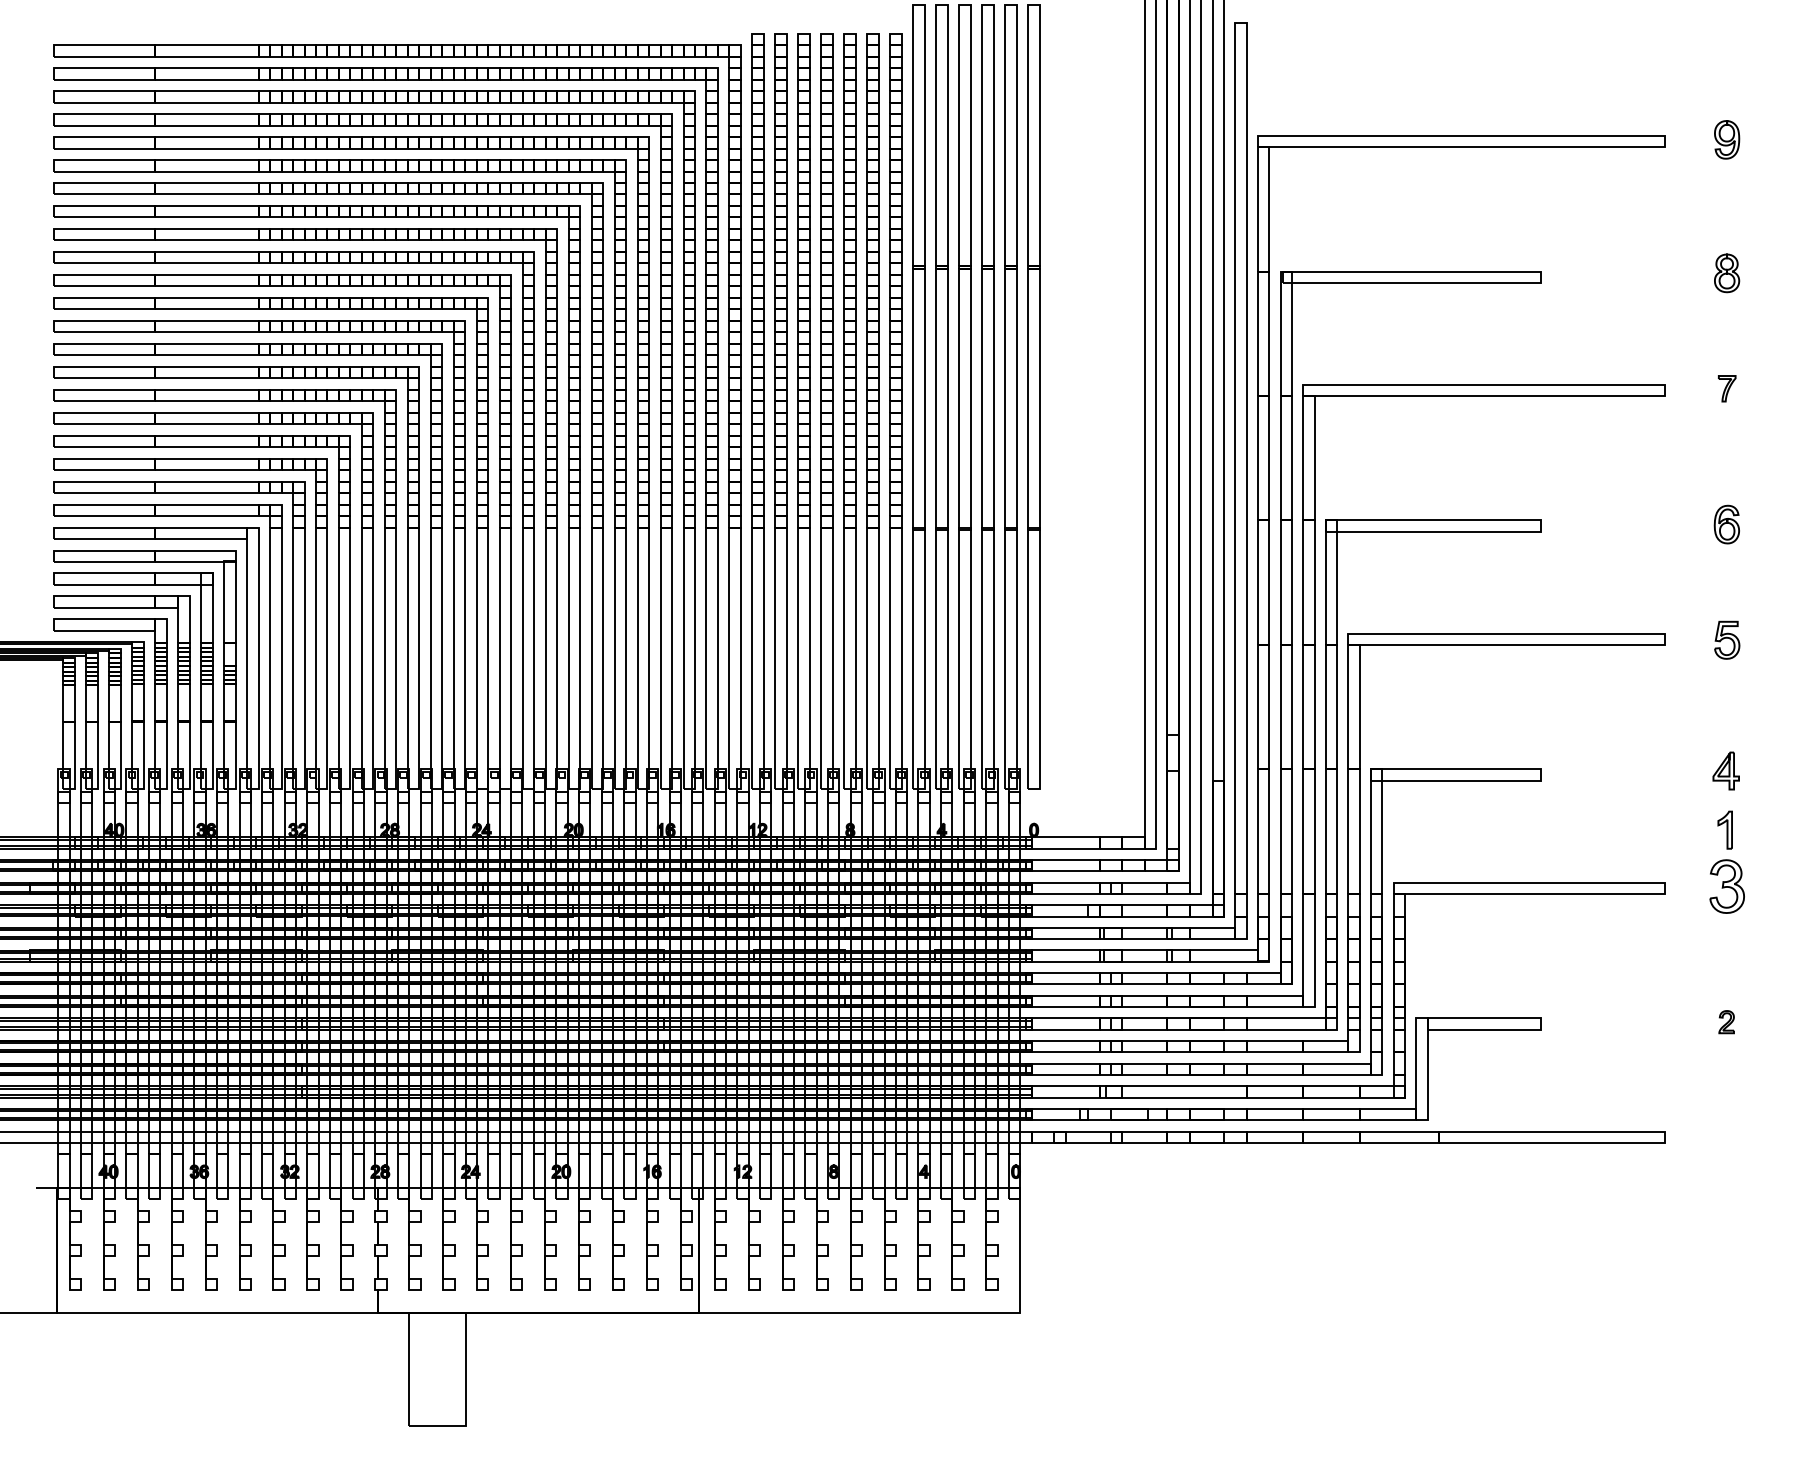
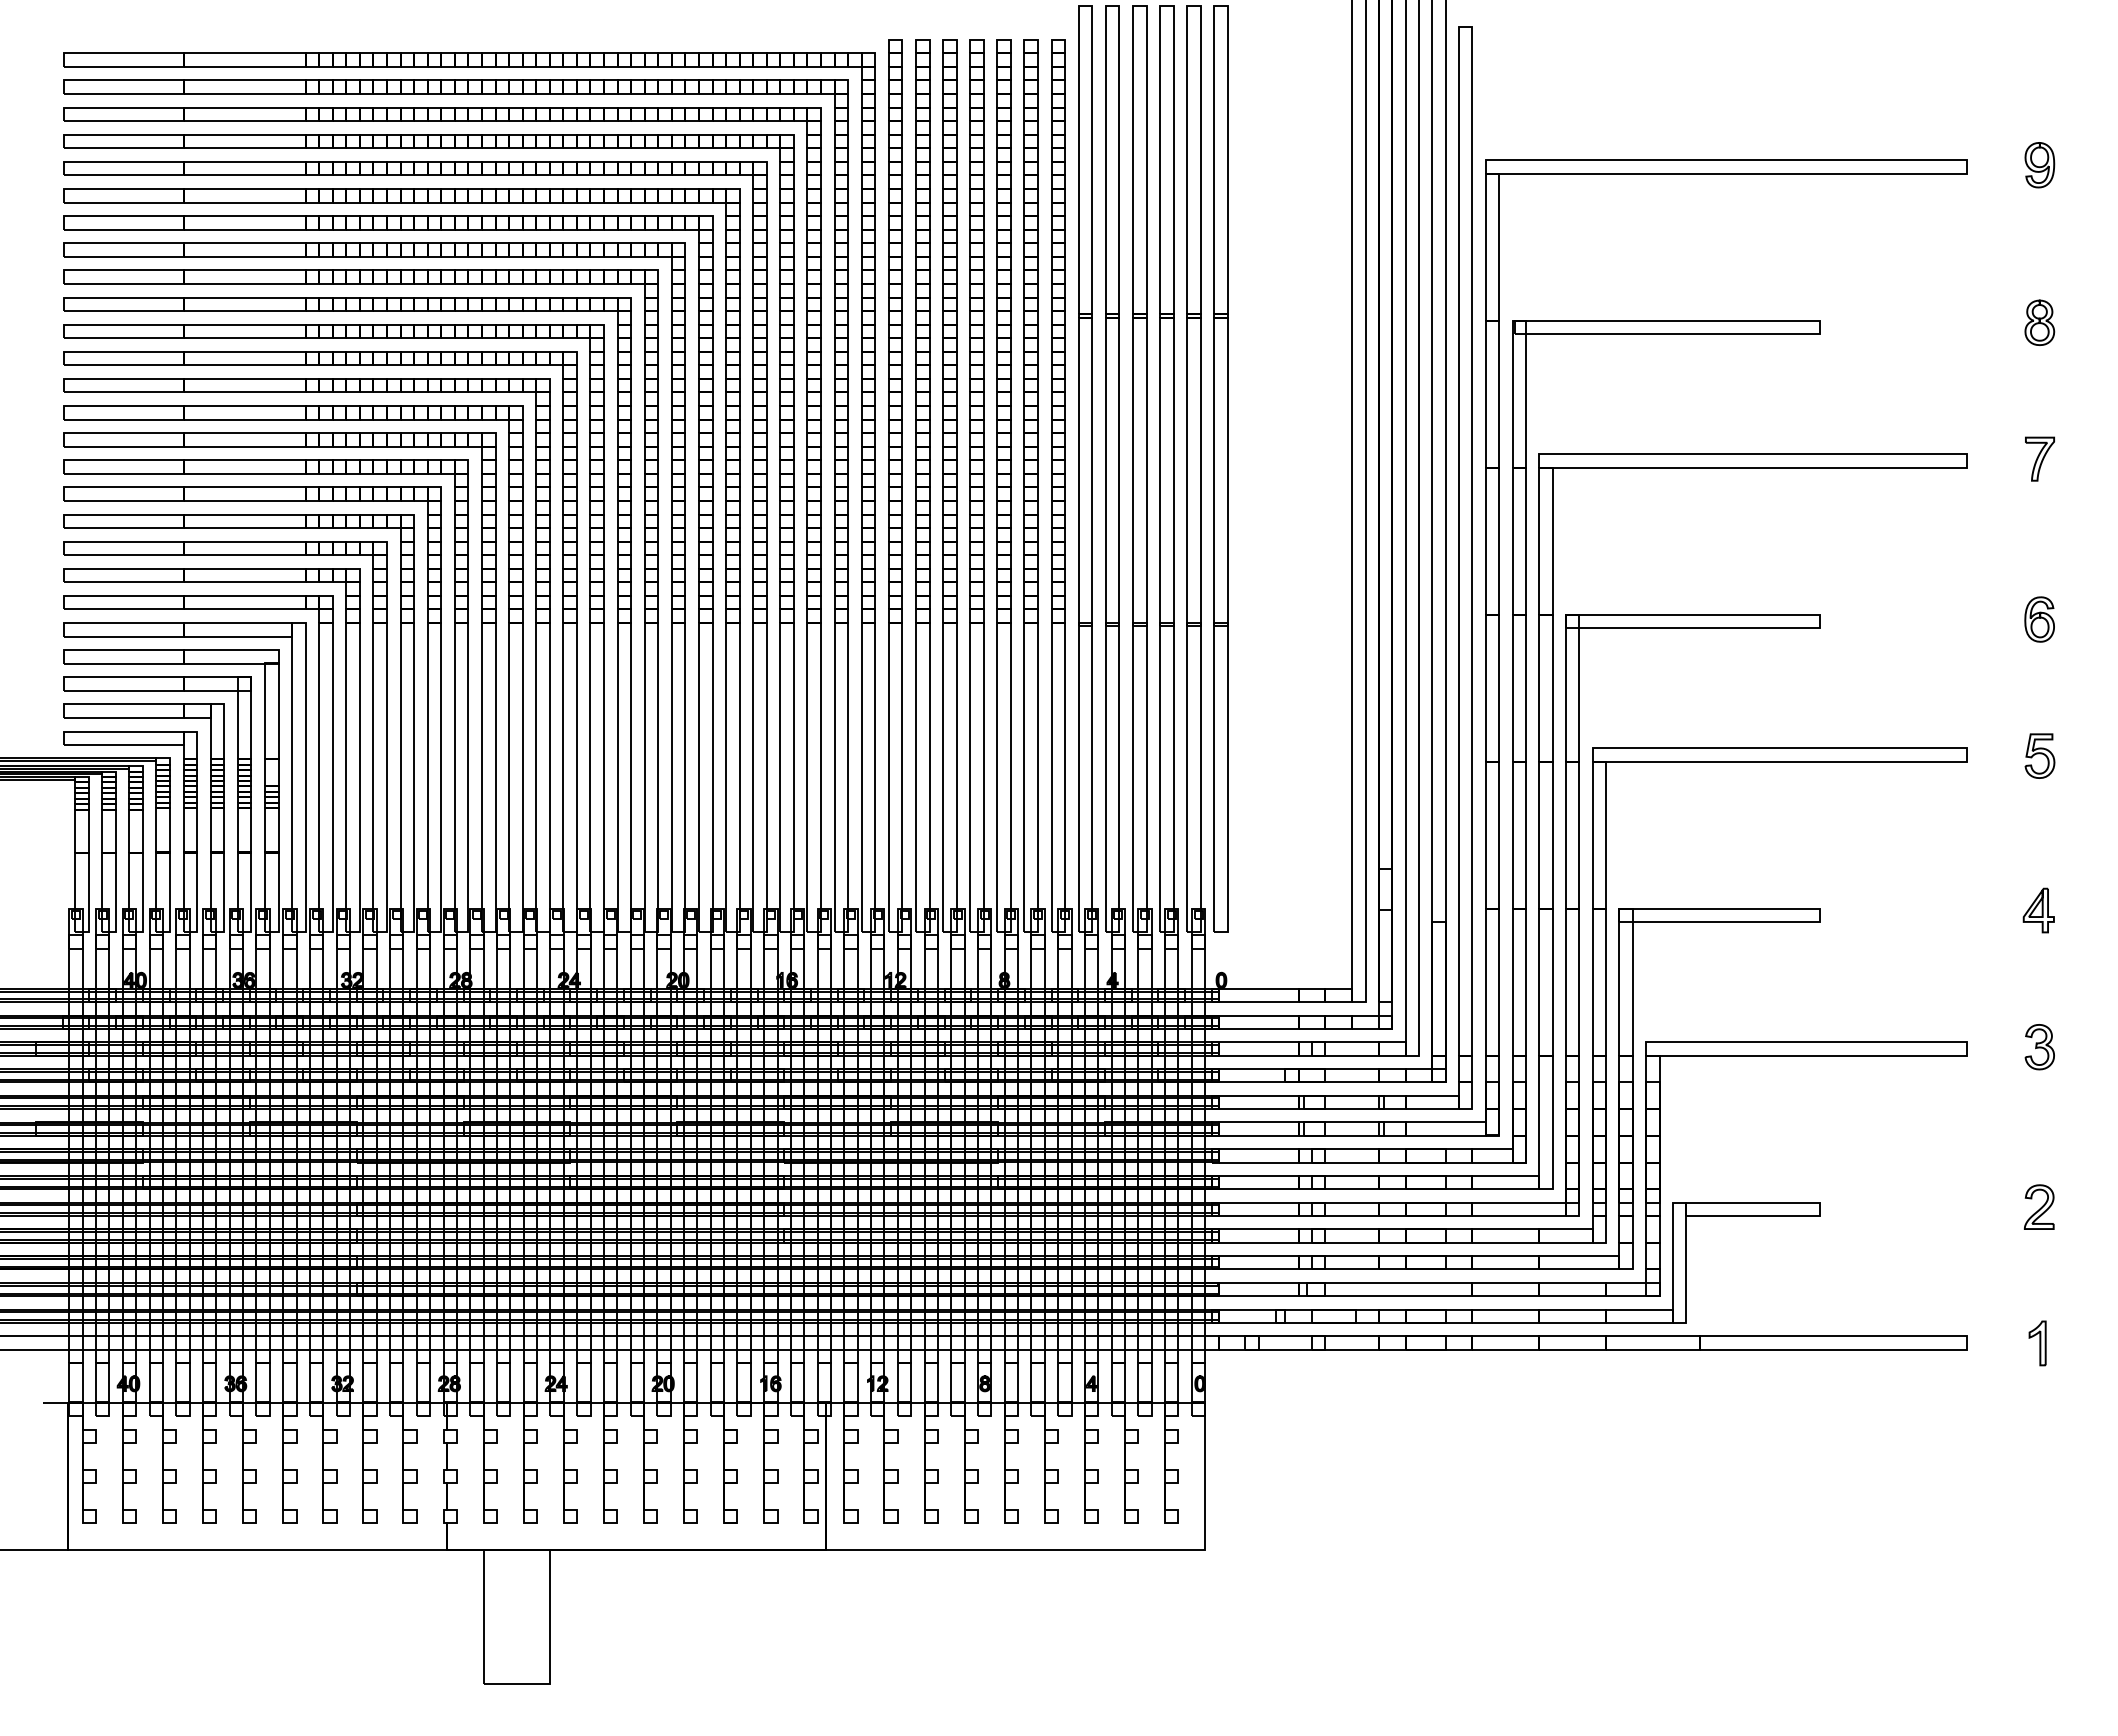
part: (1726, 388) -> (2039, 458), size x1.43
part: (1725, 830) -> (2037, 1343), moved
part: (1726, 887) -> (2039, 1047), size x0.71
part: (1726, 1021) -> (2039, 1206), size x1.67

